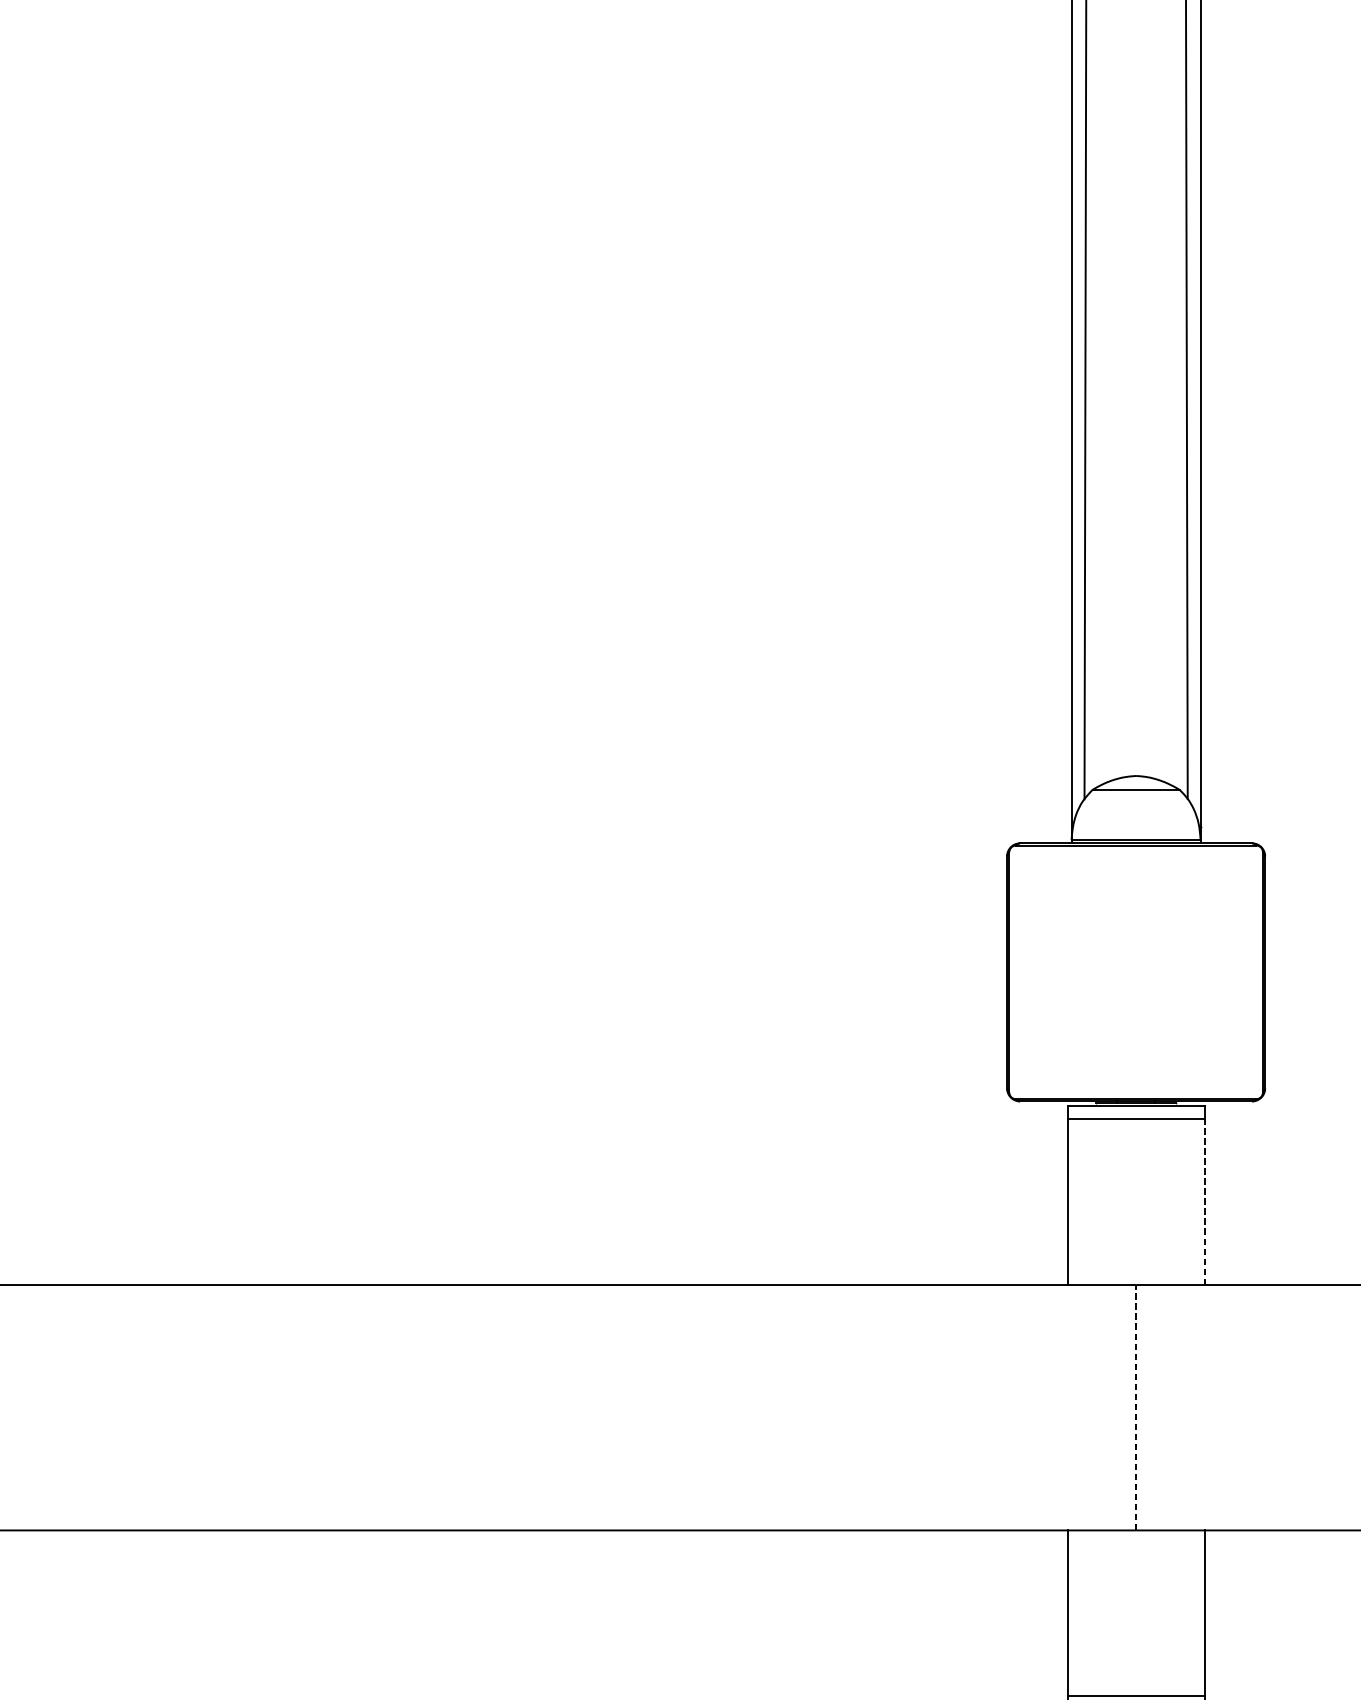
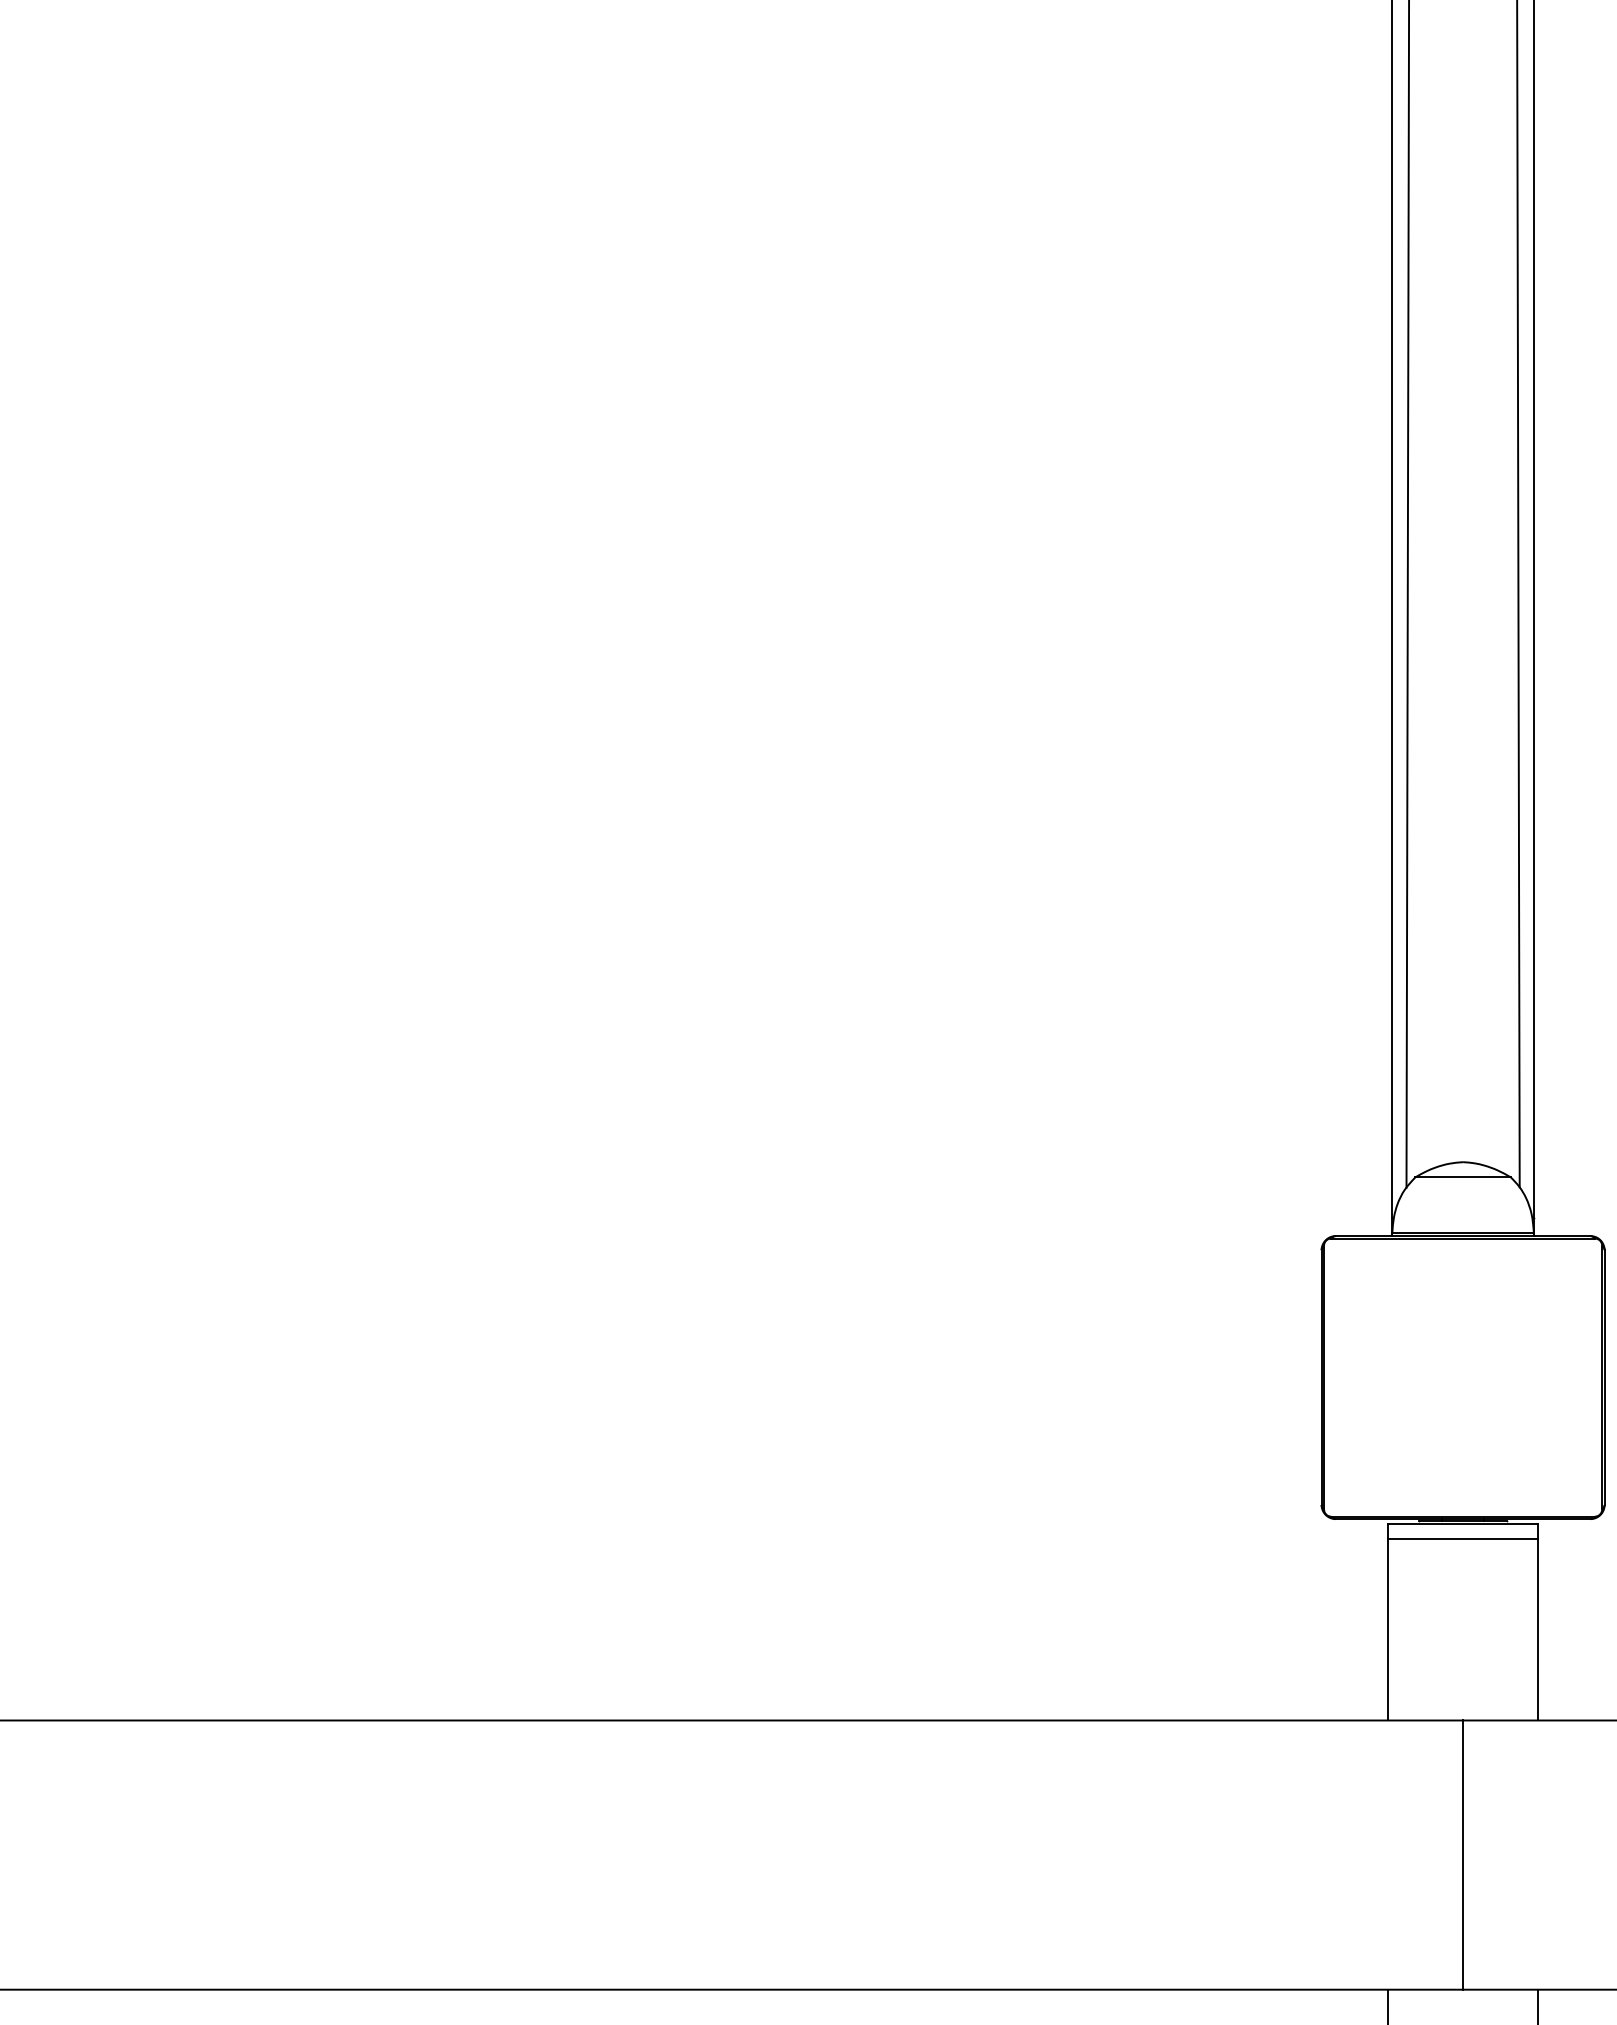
line: (1204, 1202) -> (1538, 1629), dashed -> solid
line: (1136, 1408) -> (1463, 1855), dashed -> solid

